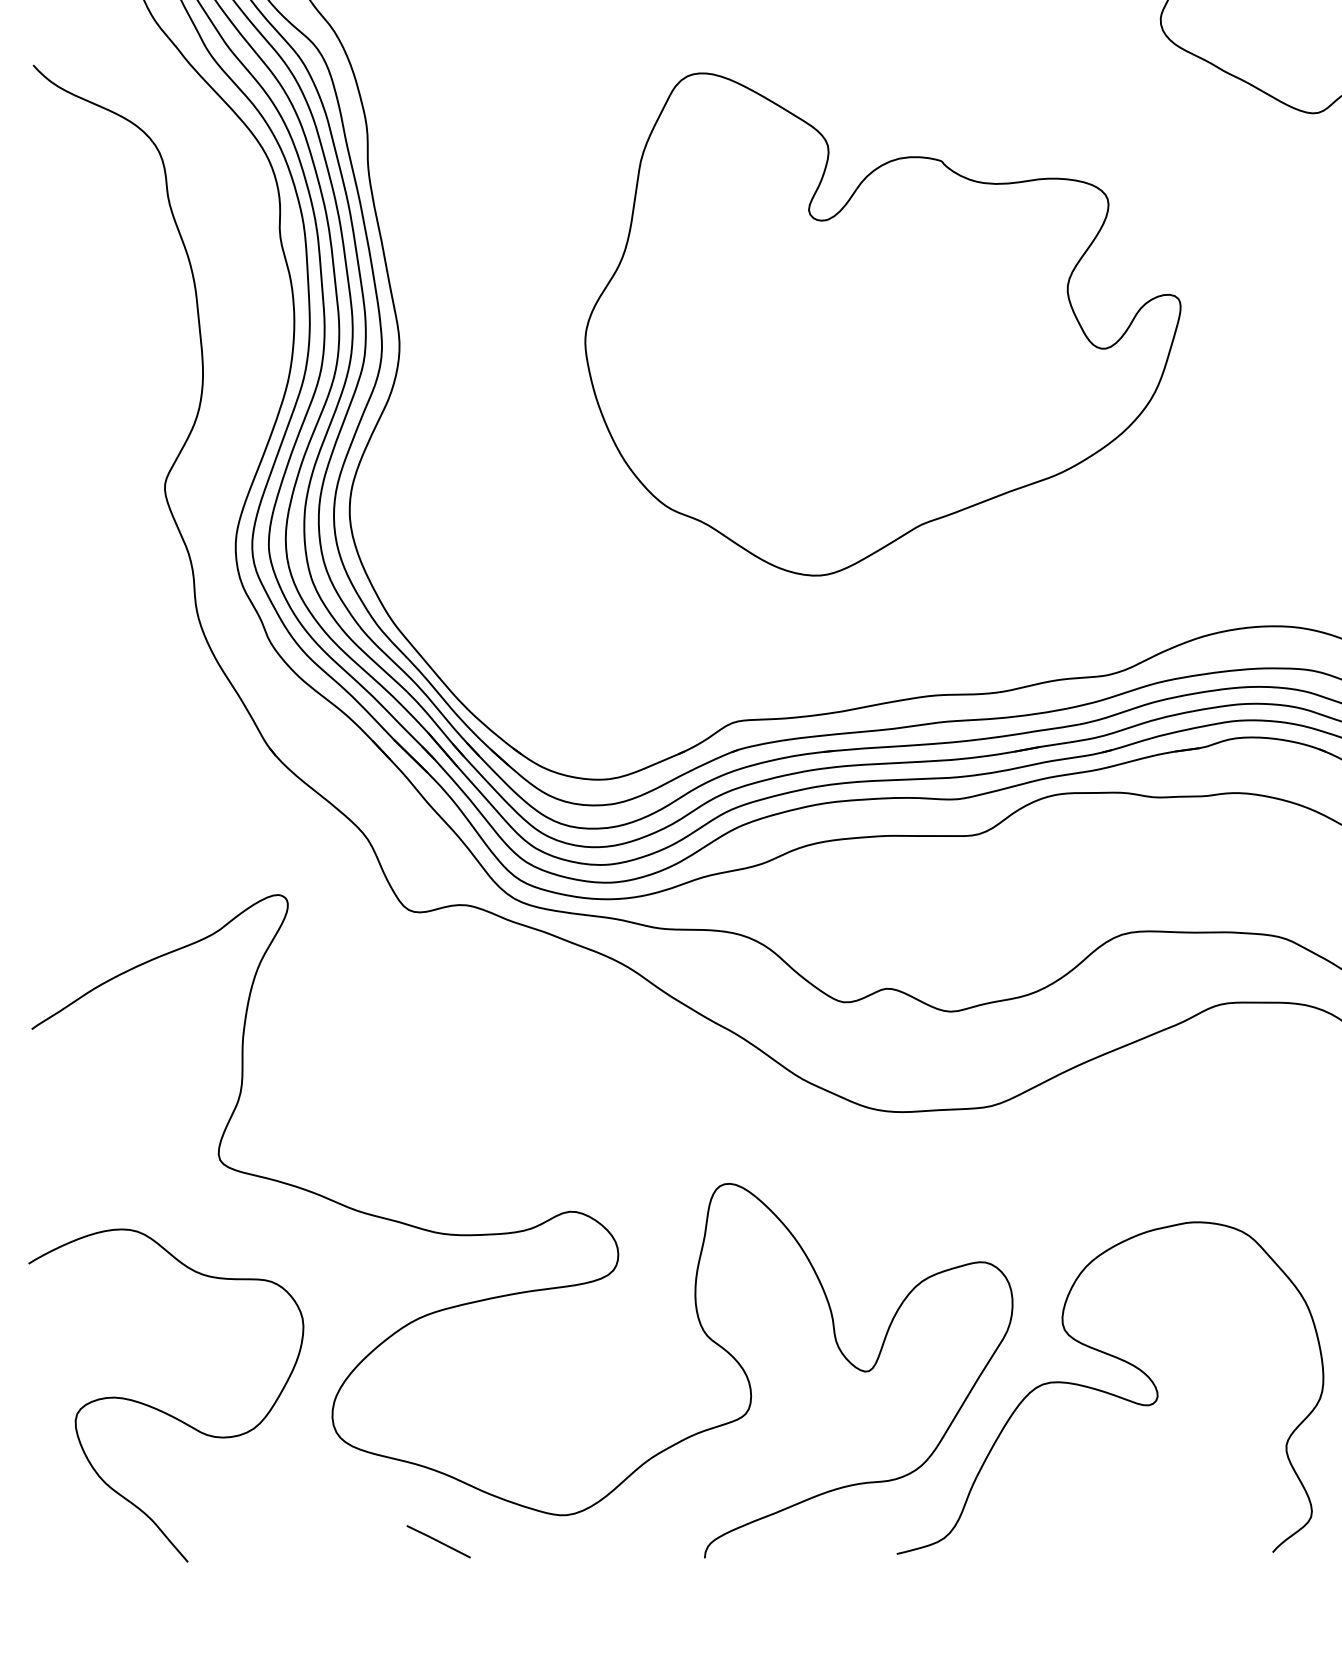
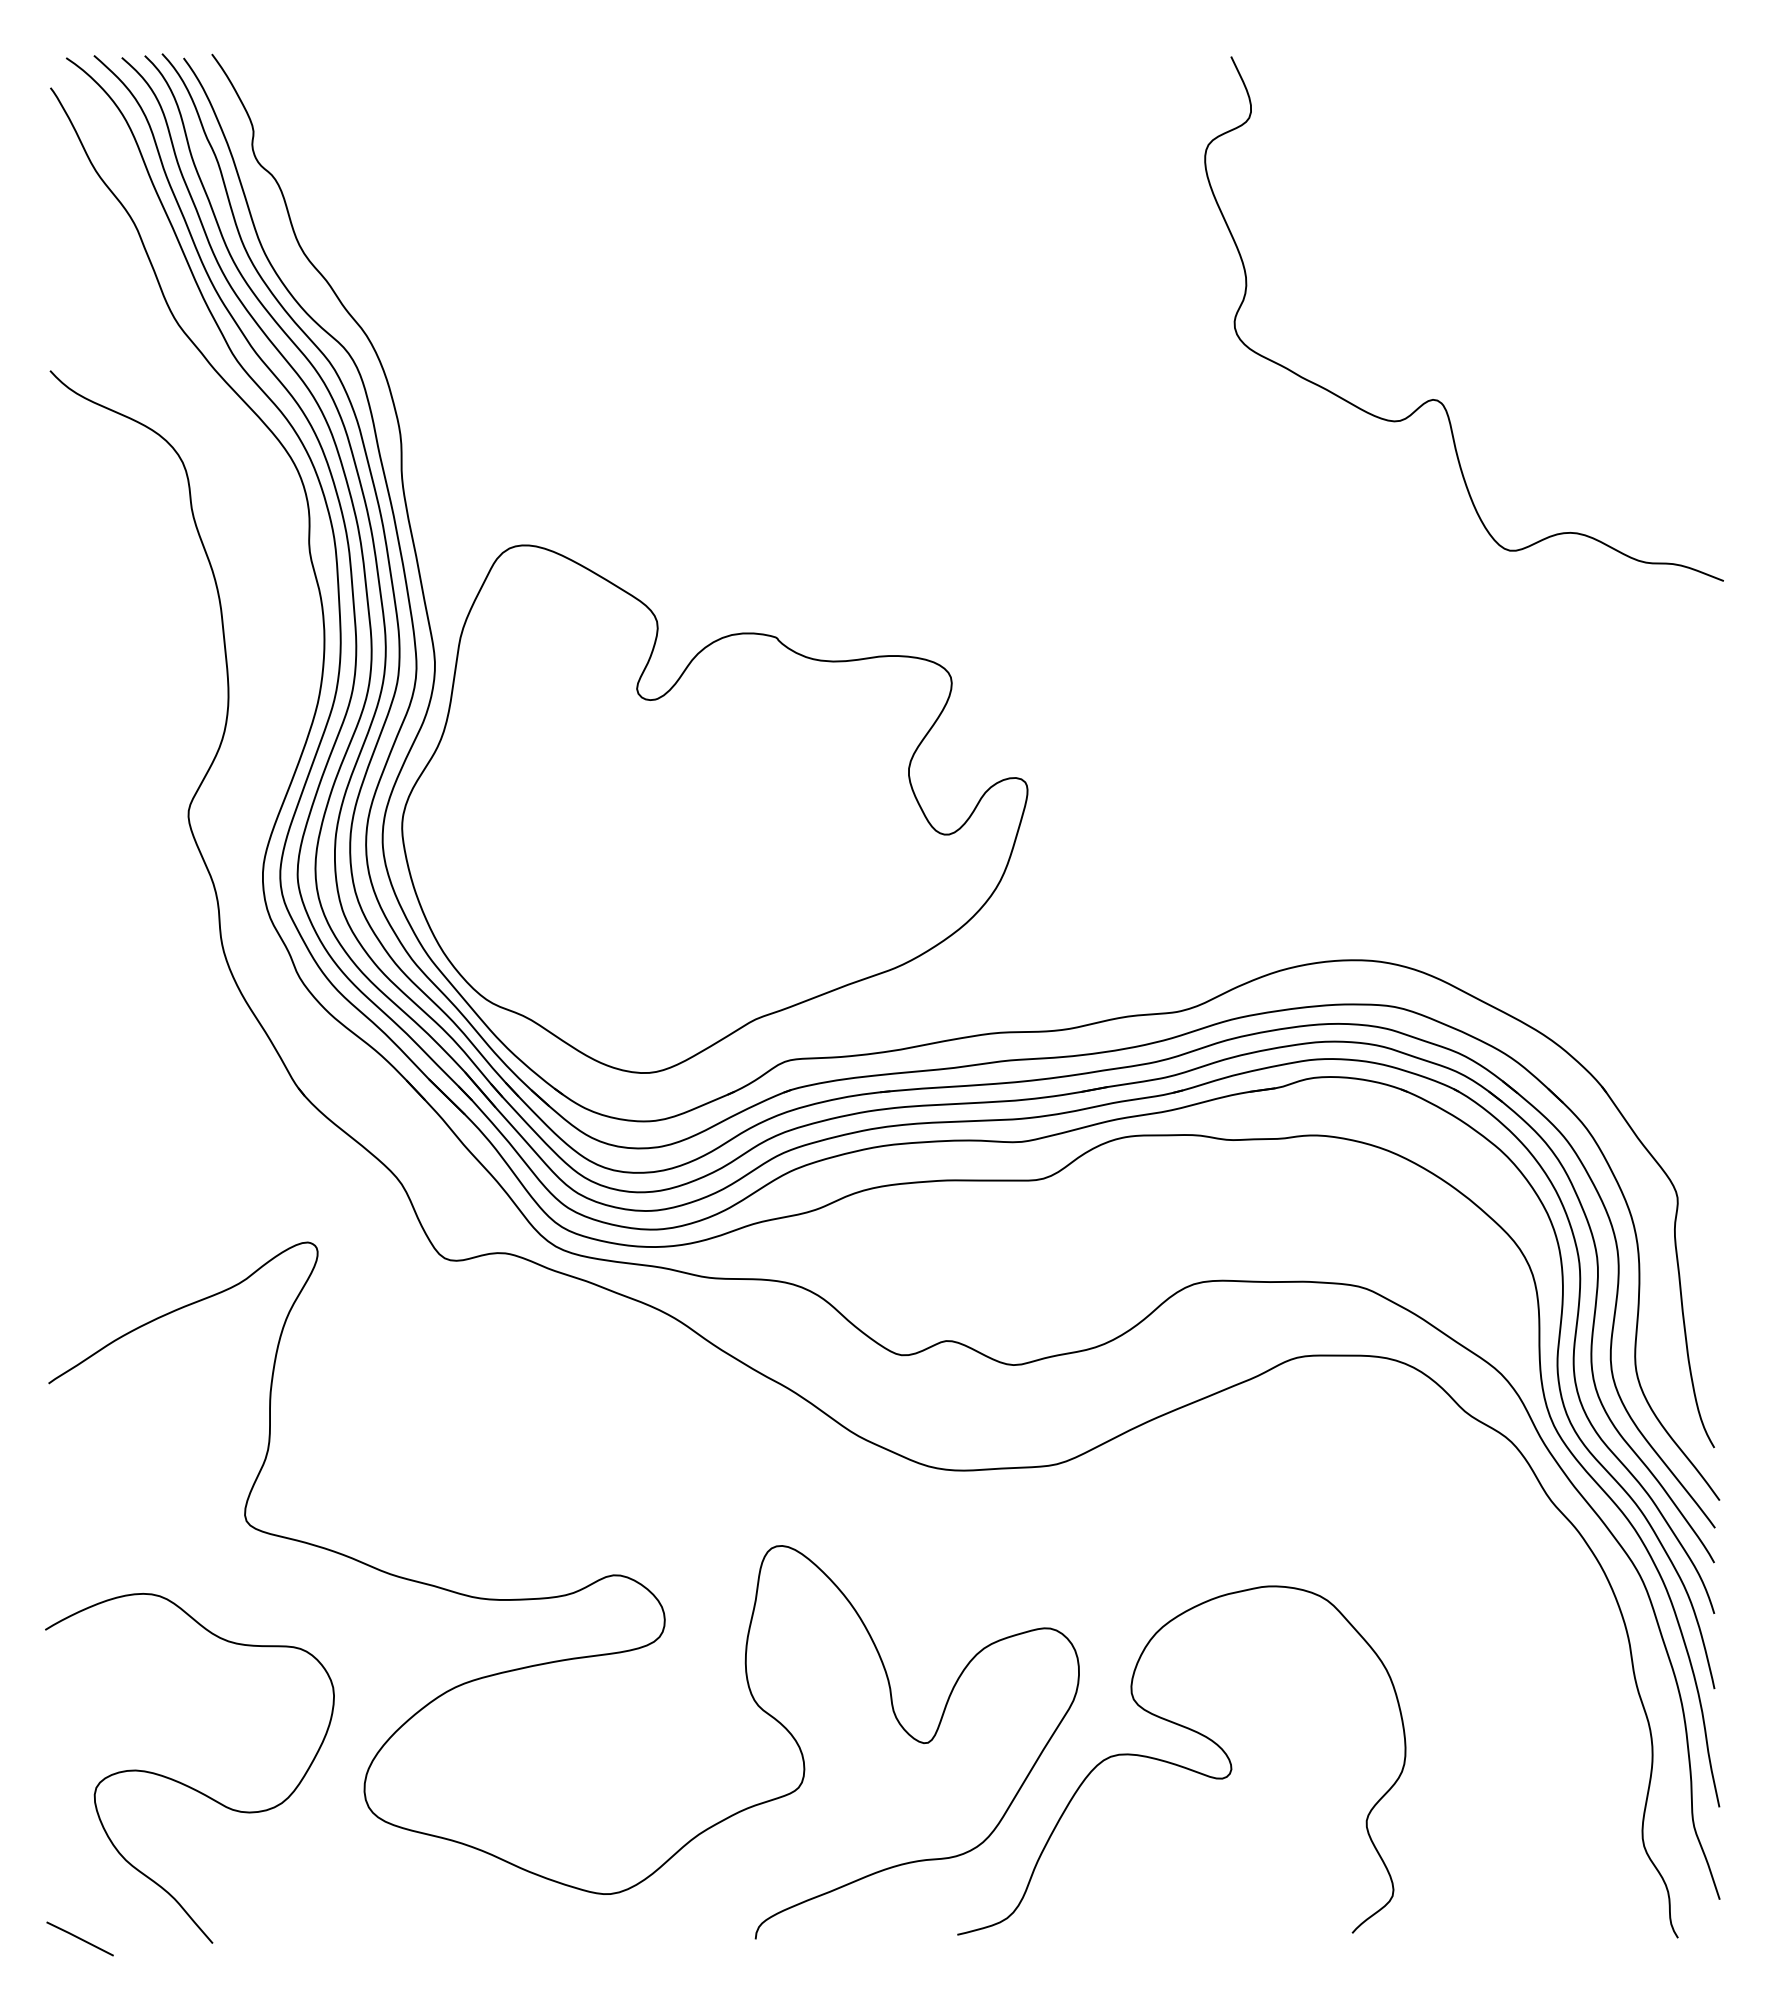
part: (882, 323) -> (714, 808), moved
line: (438, 1541) -> (79, 1938), moved

